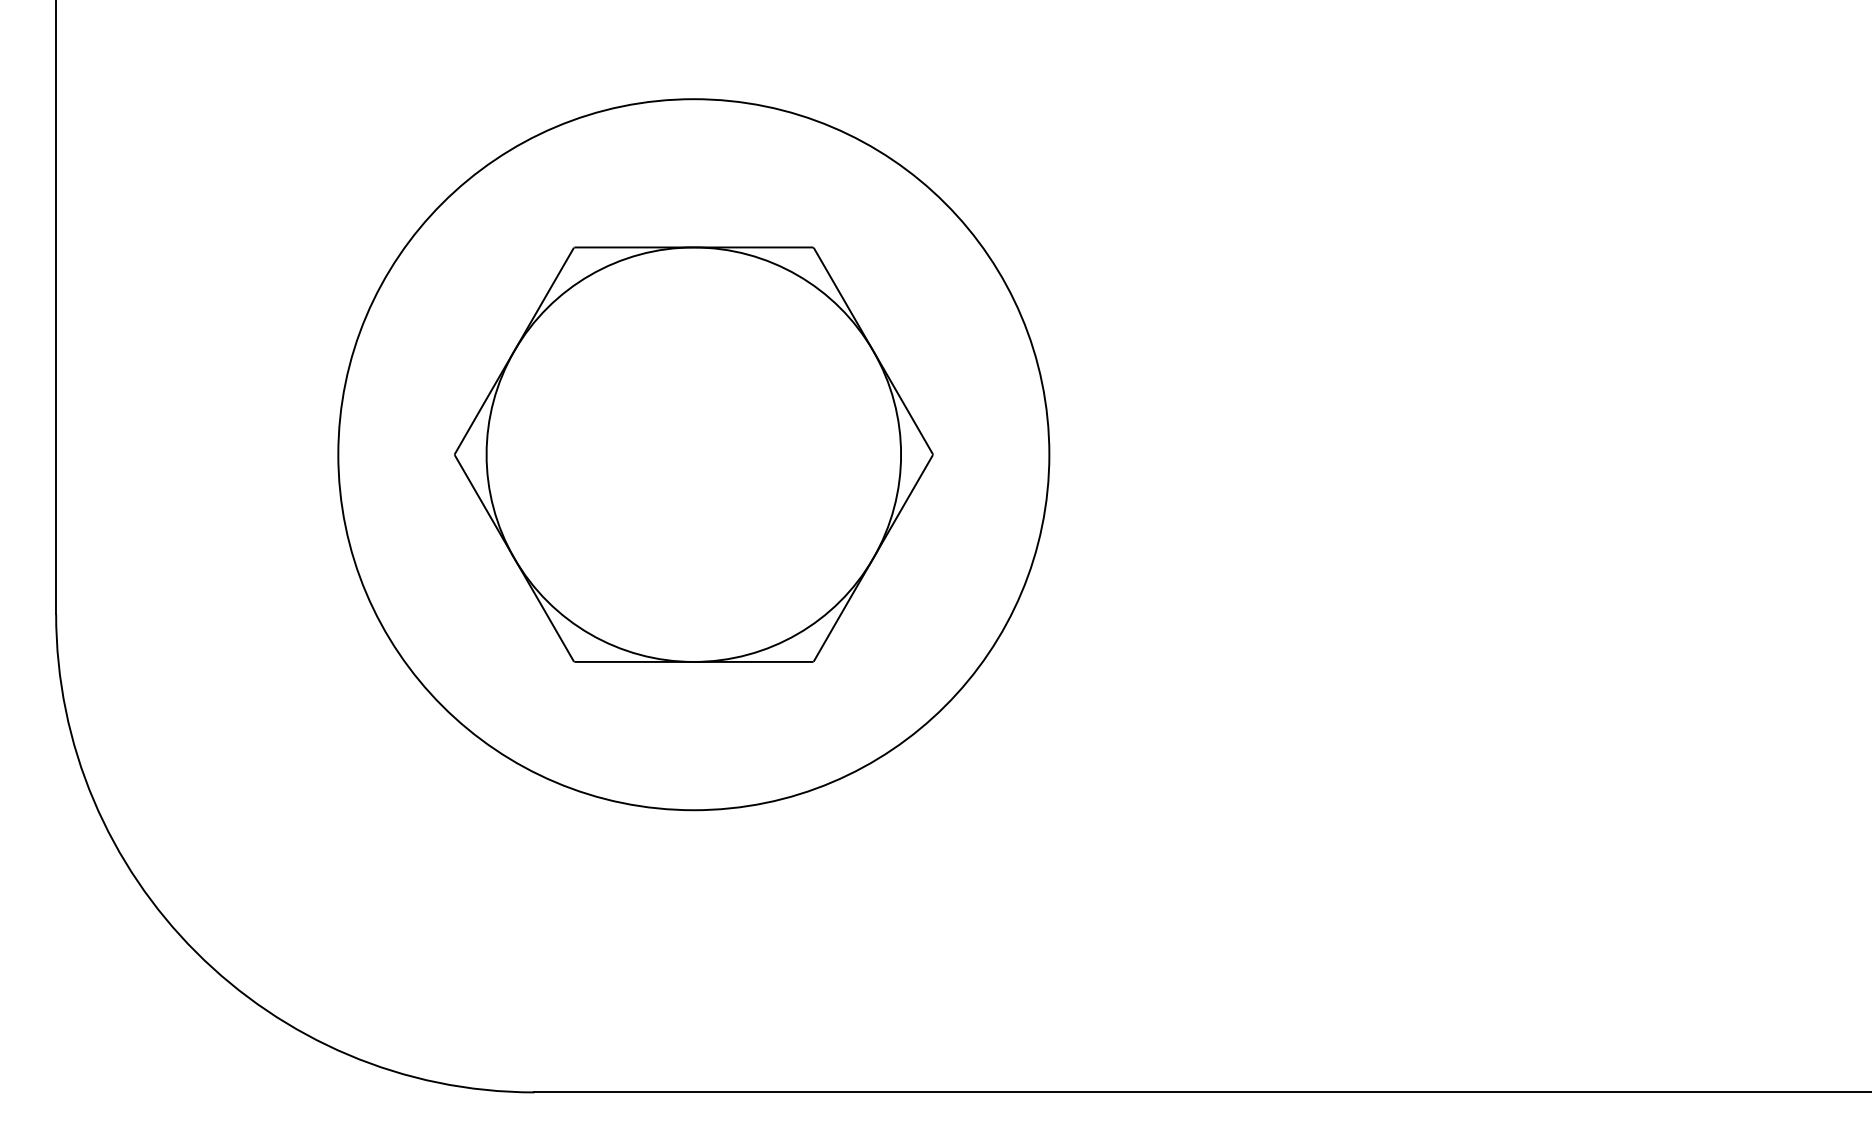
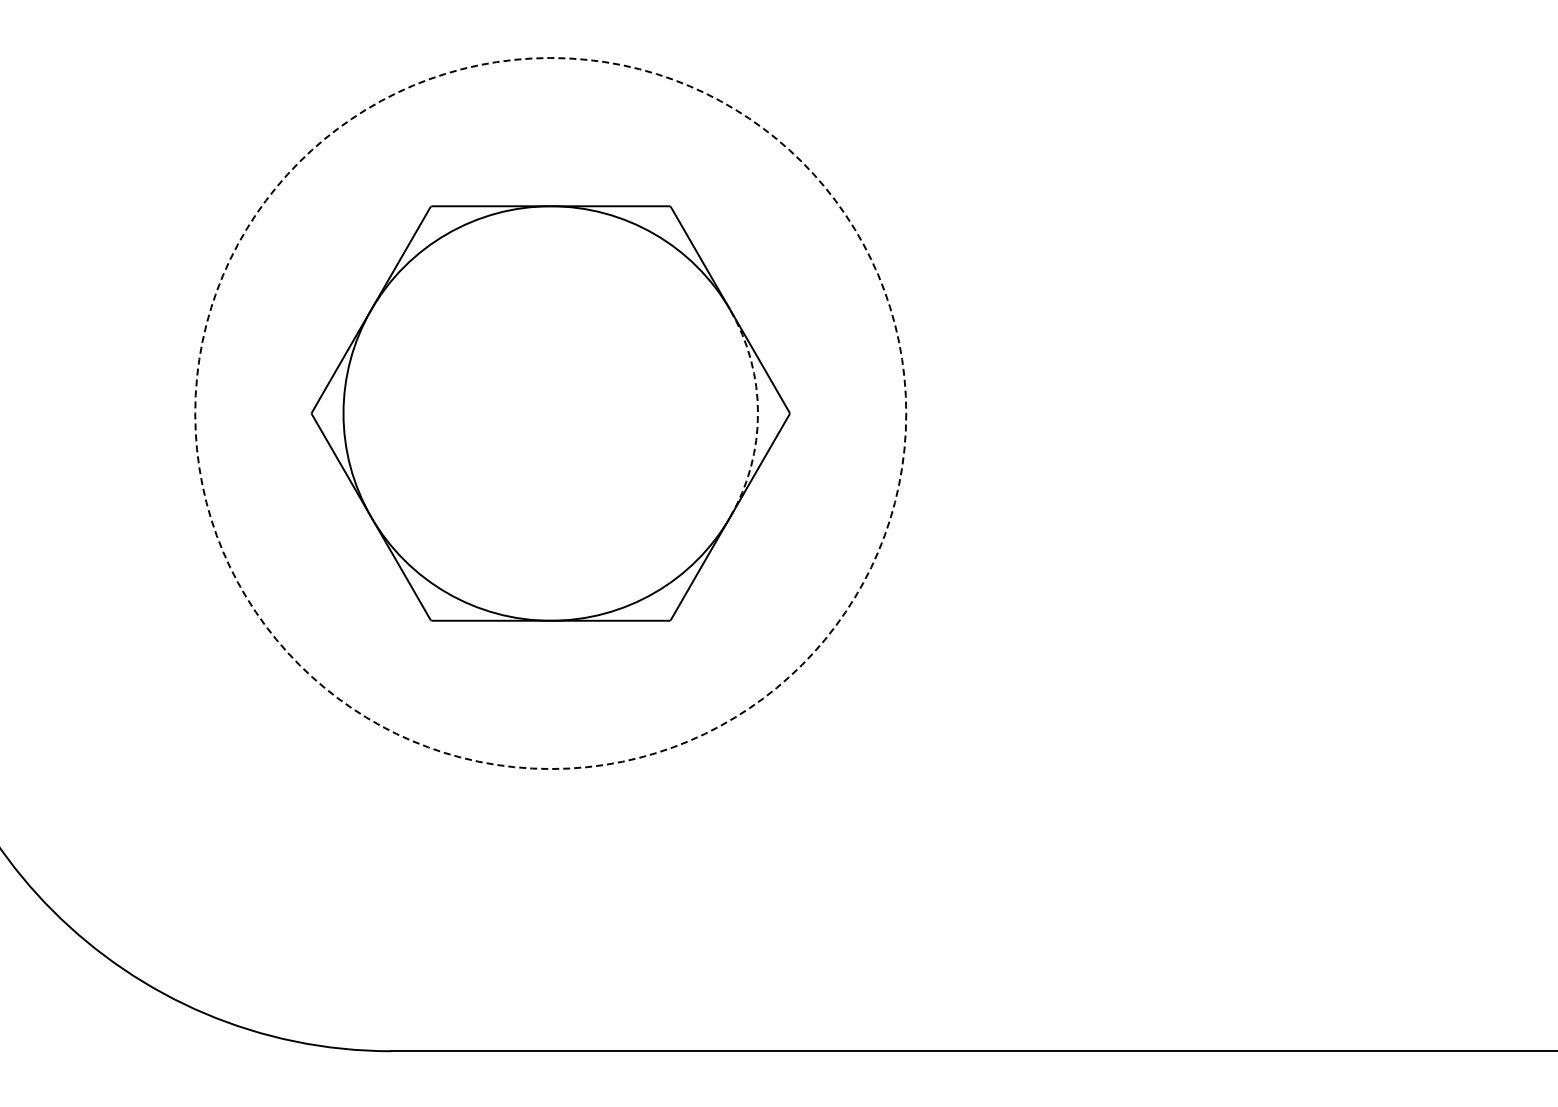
circle: (693, 454) -> (550, 413), solid -> dashed
arc: (901, 454) -> (758, 413), solid -> dashed

